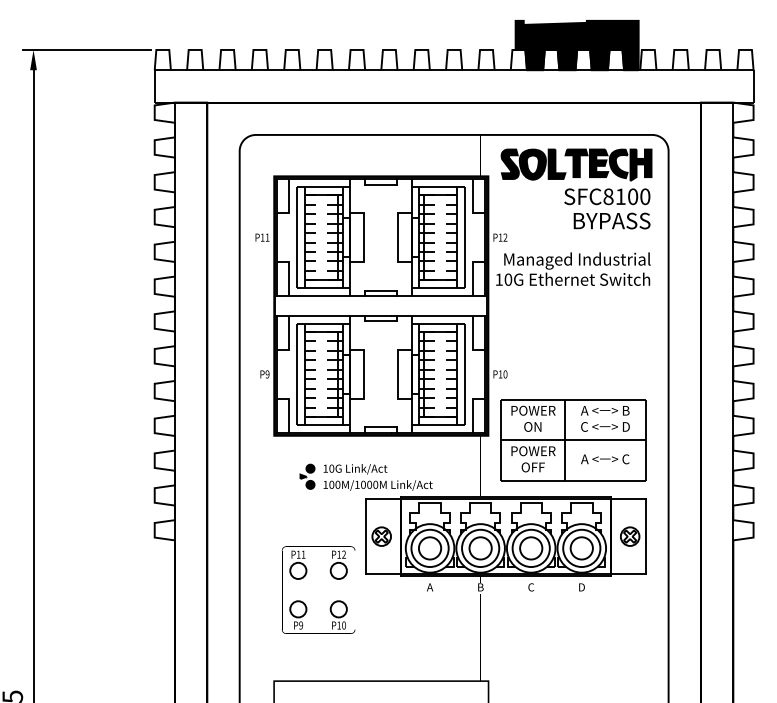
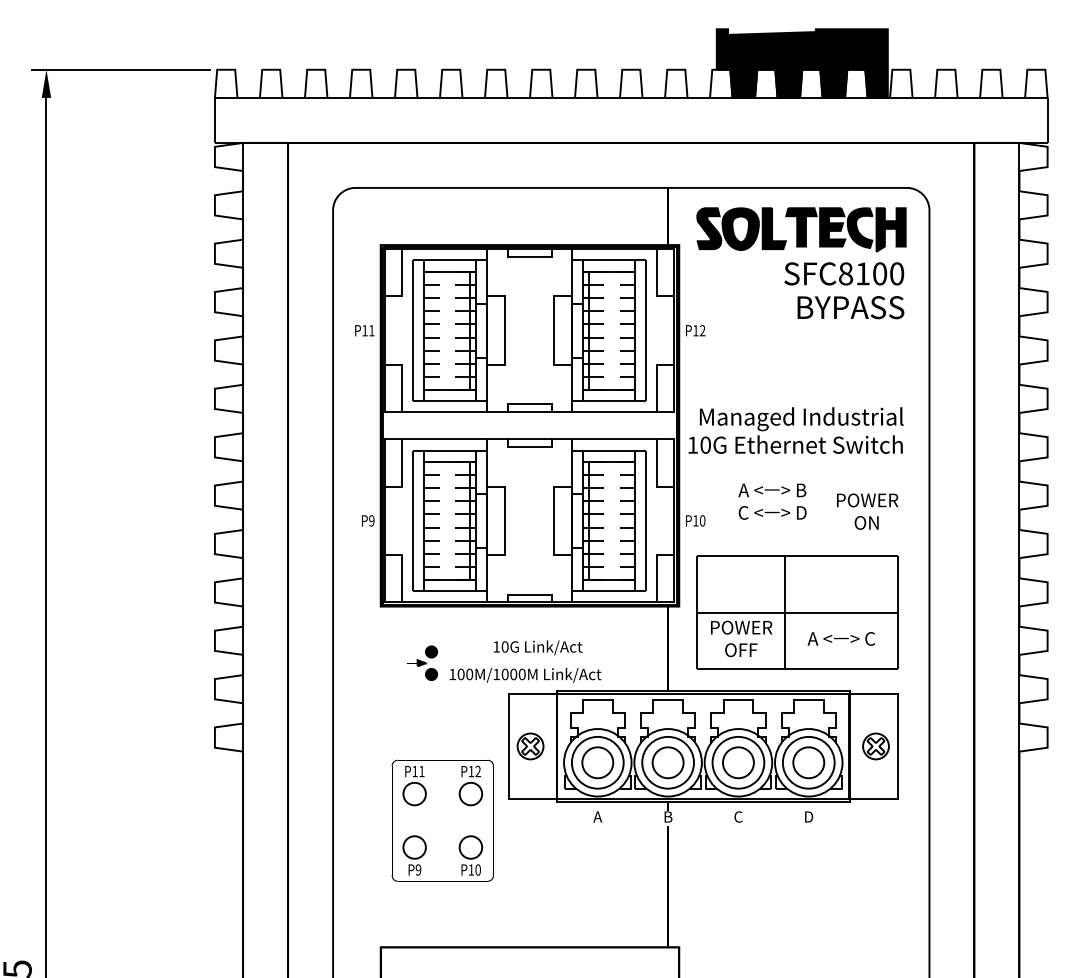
text: (572, 269) -> (795, 430), moved
text: (533, 418) -> (867, 511), moved
text: (605, 418) -> (772, 501), moved
text: (355, 469) -> (537, 647), moved

